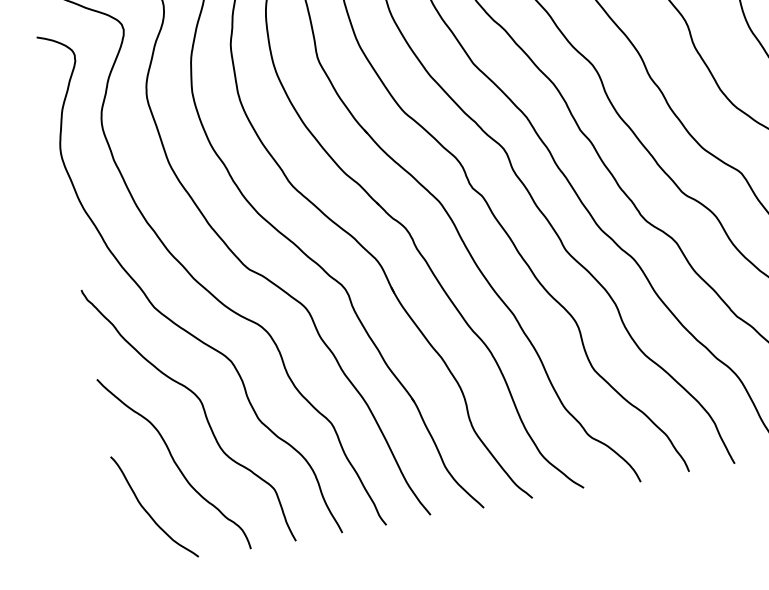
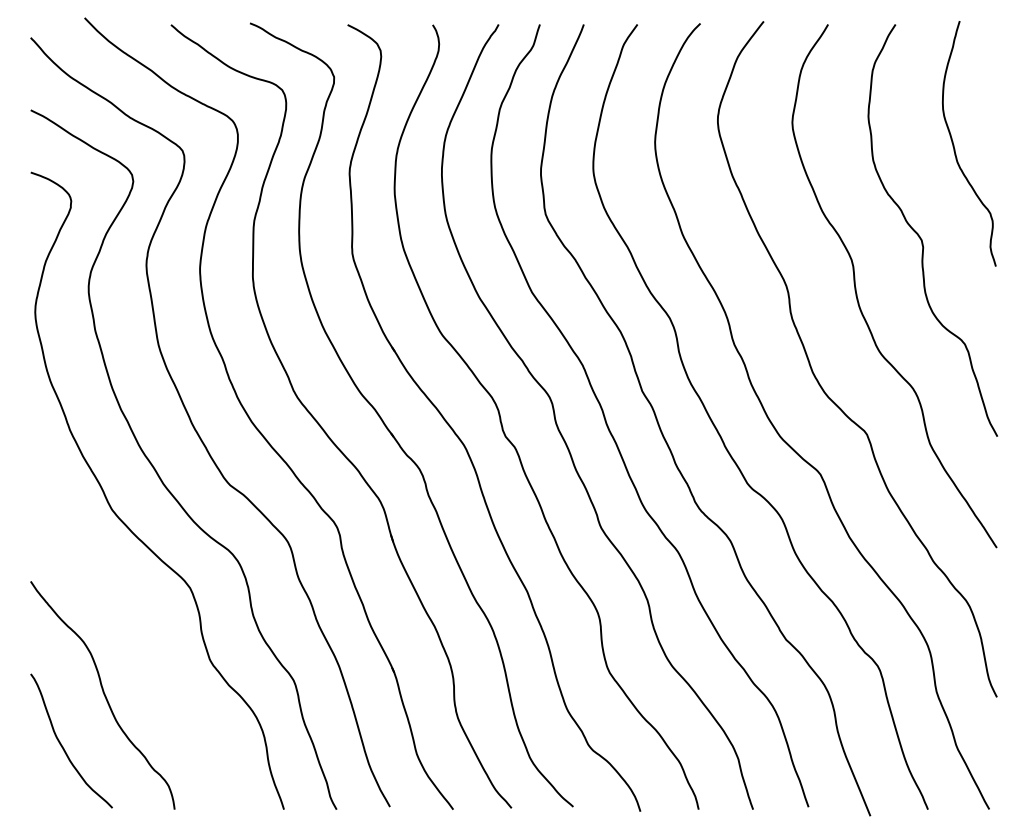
curve: (202, 409) -> (147, 637), removed

